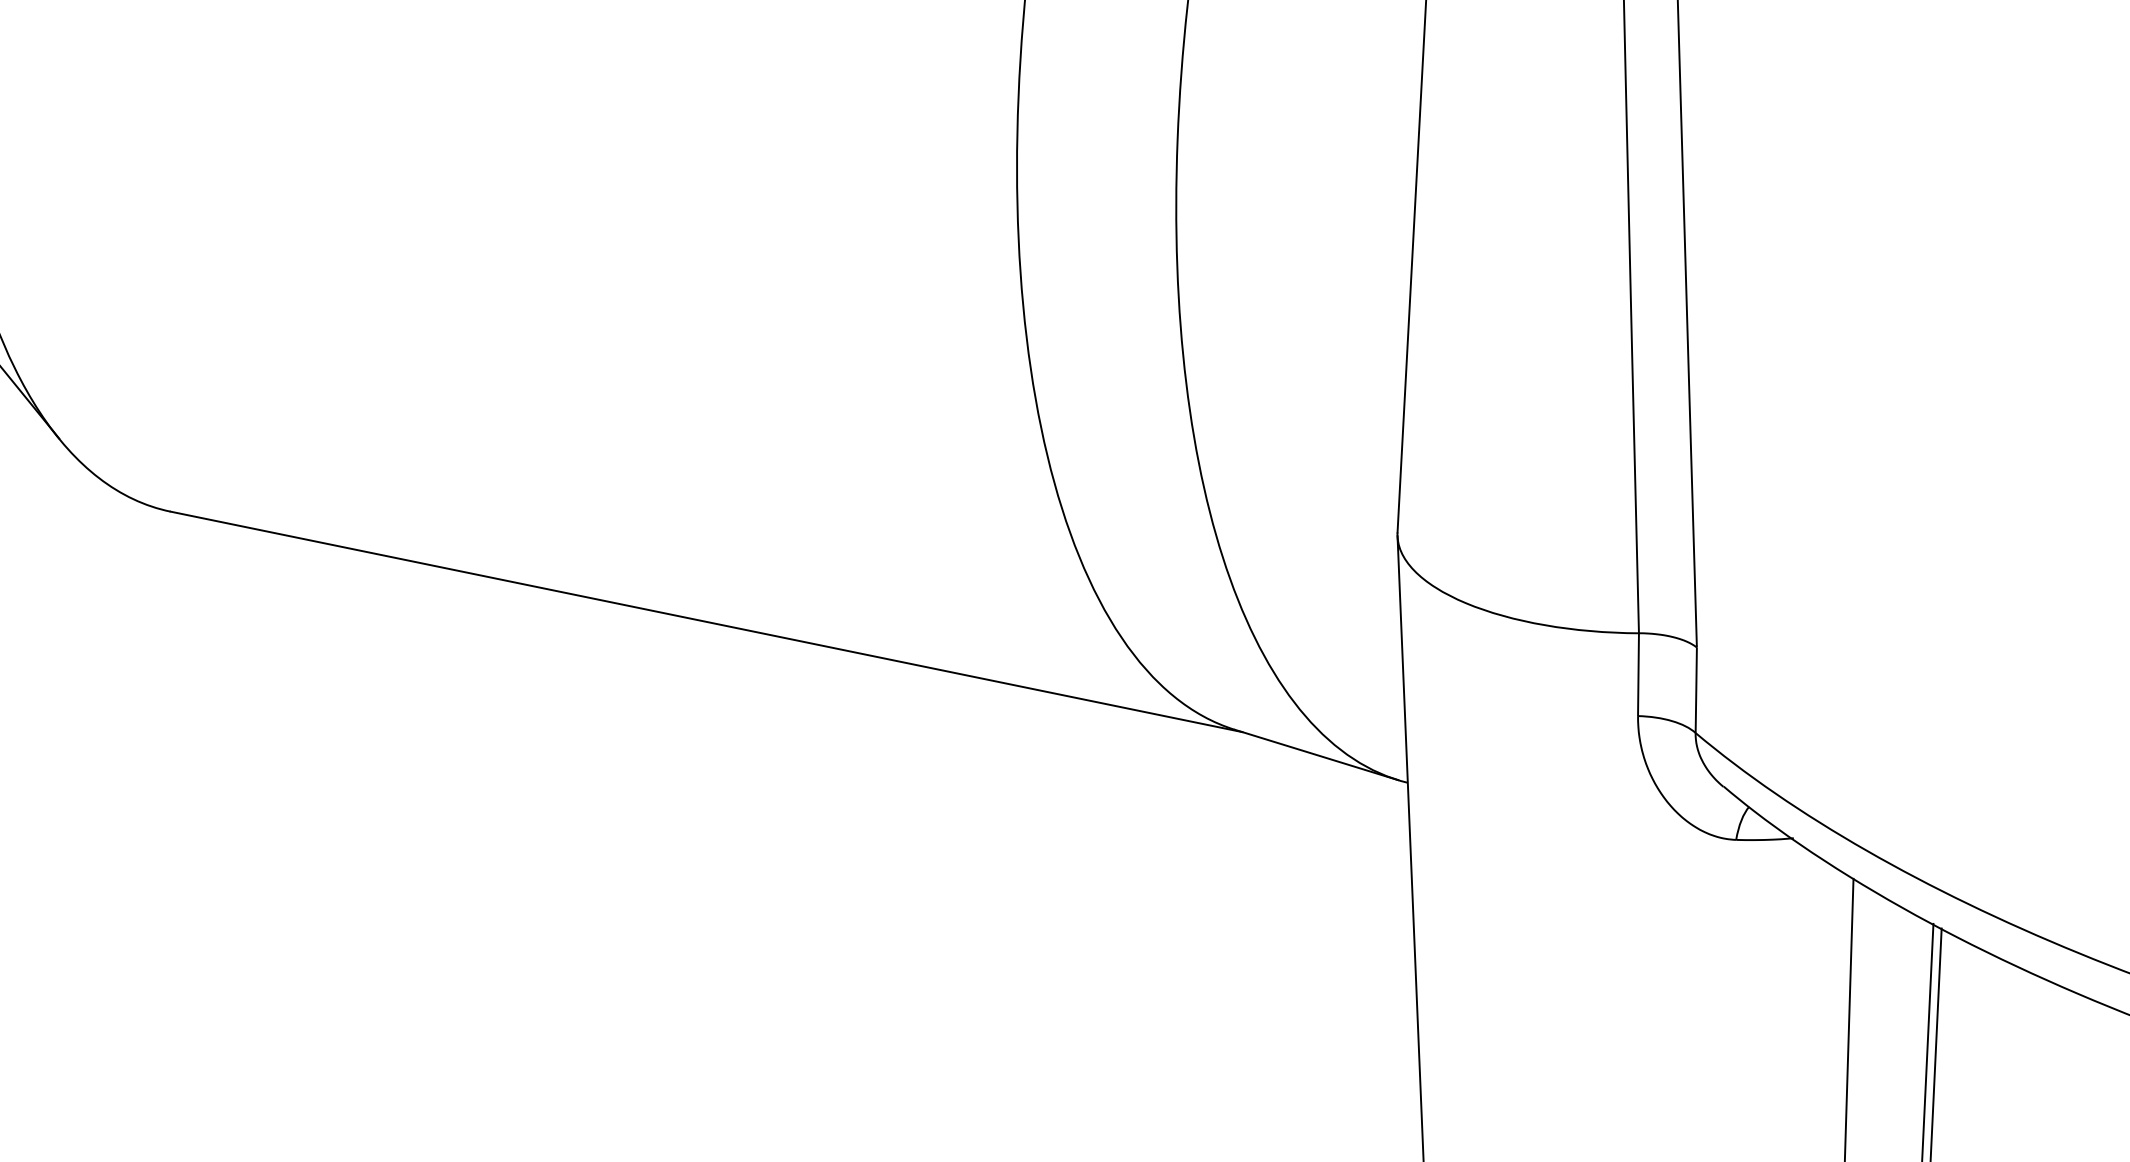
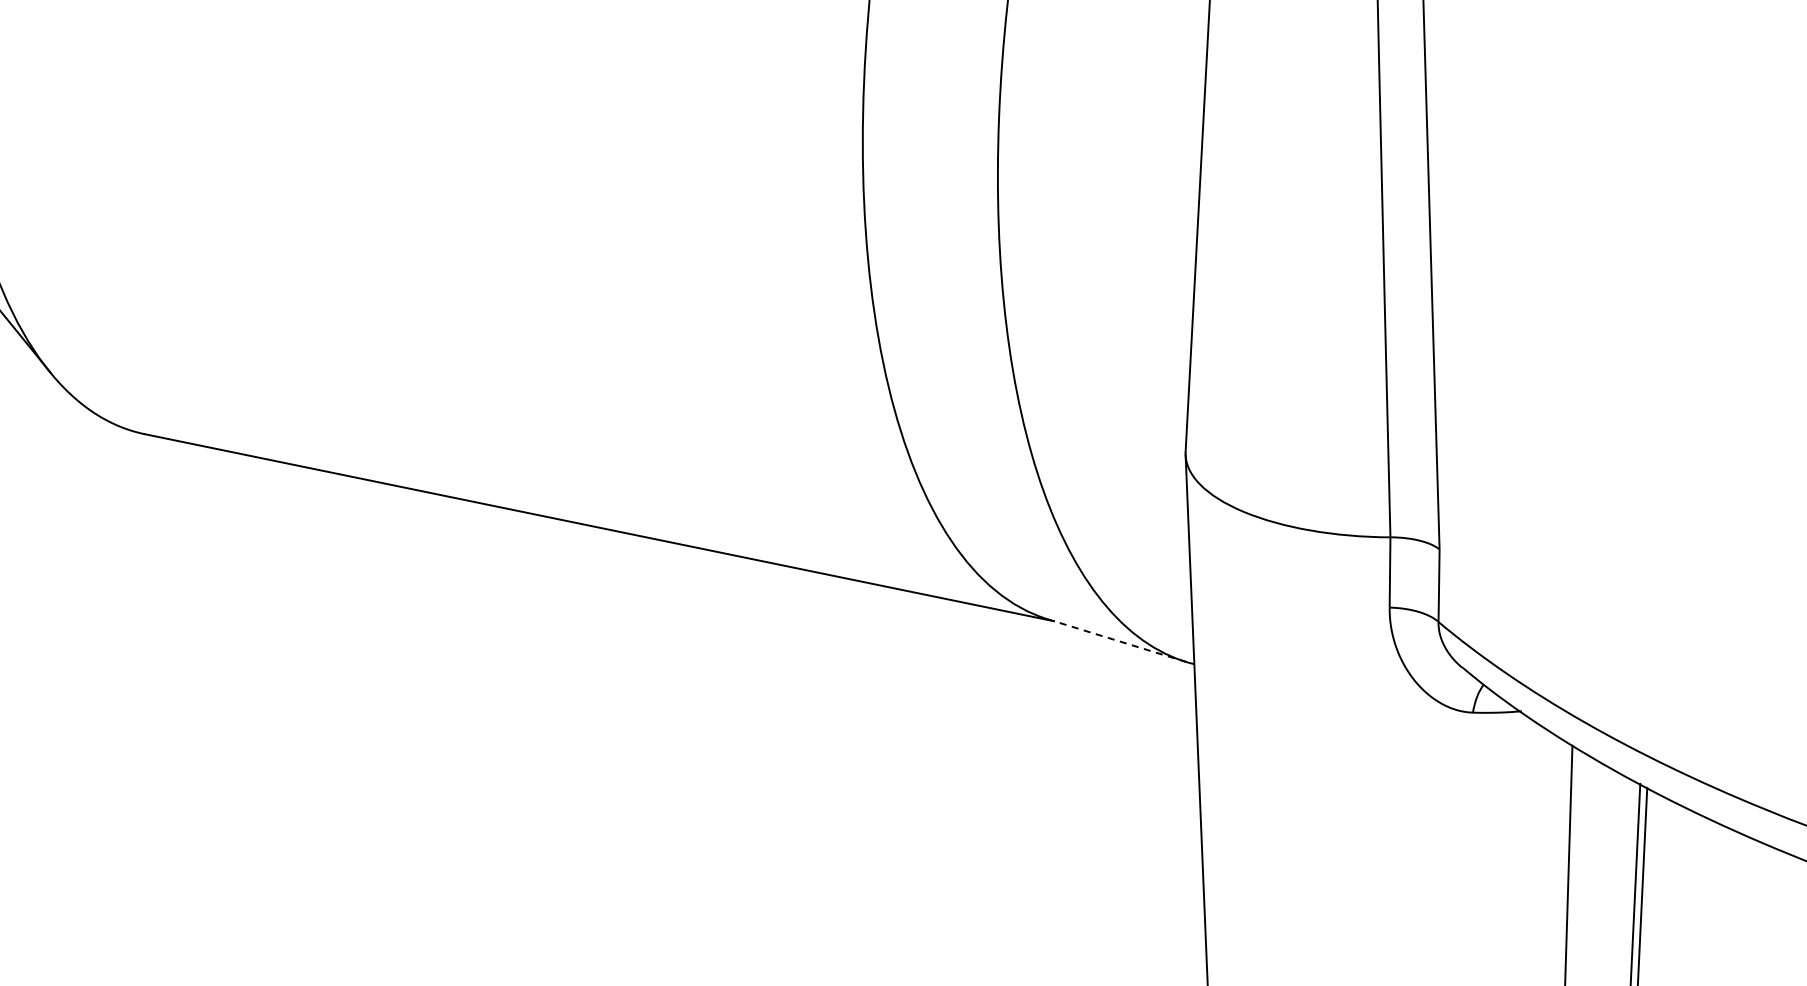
line: (1317, 754) -> (1117, 640), solid -> dashed

